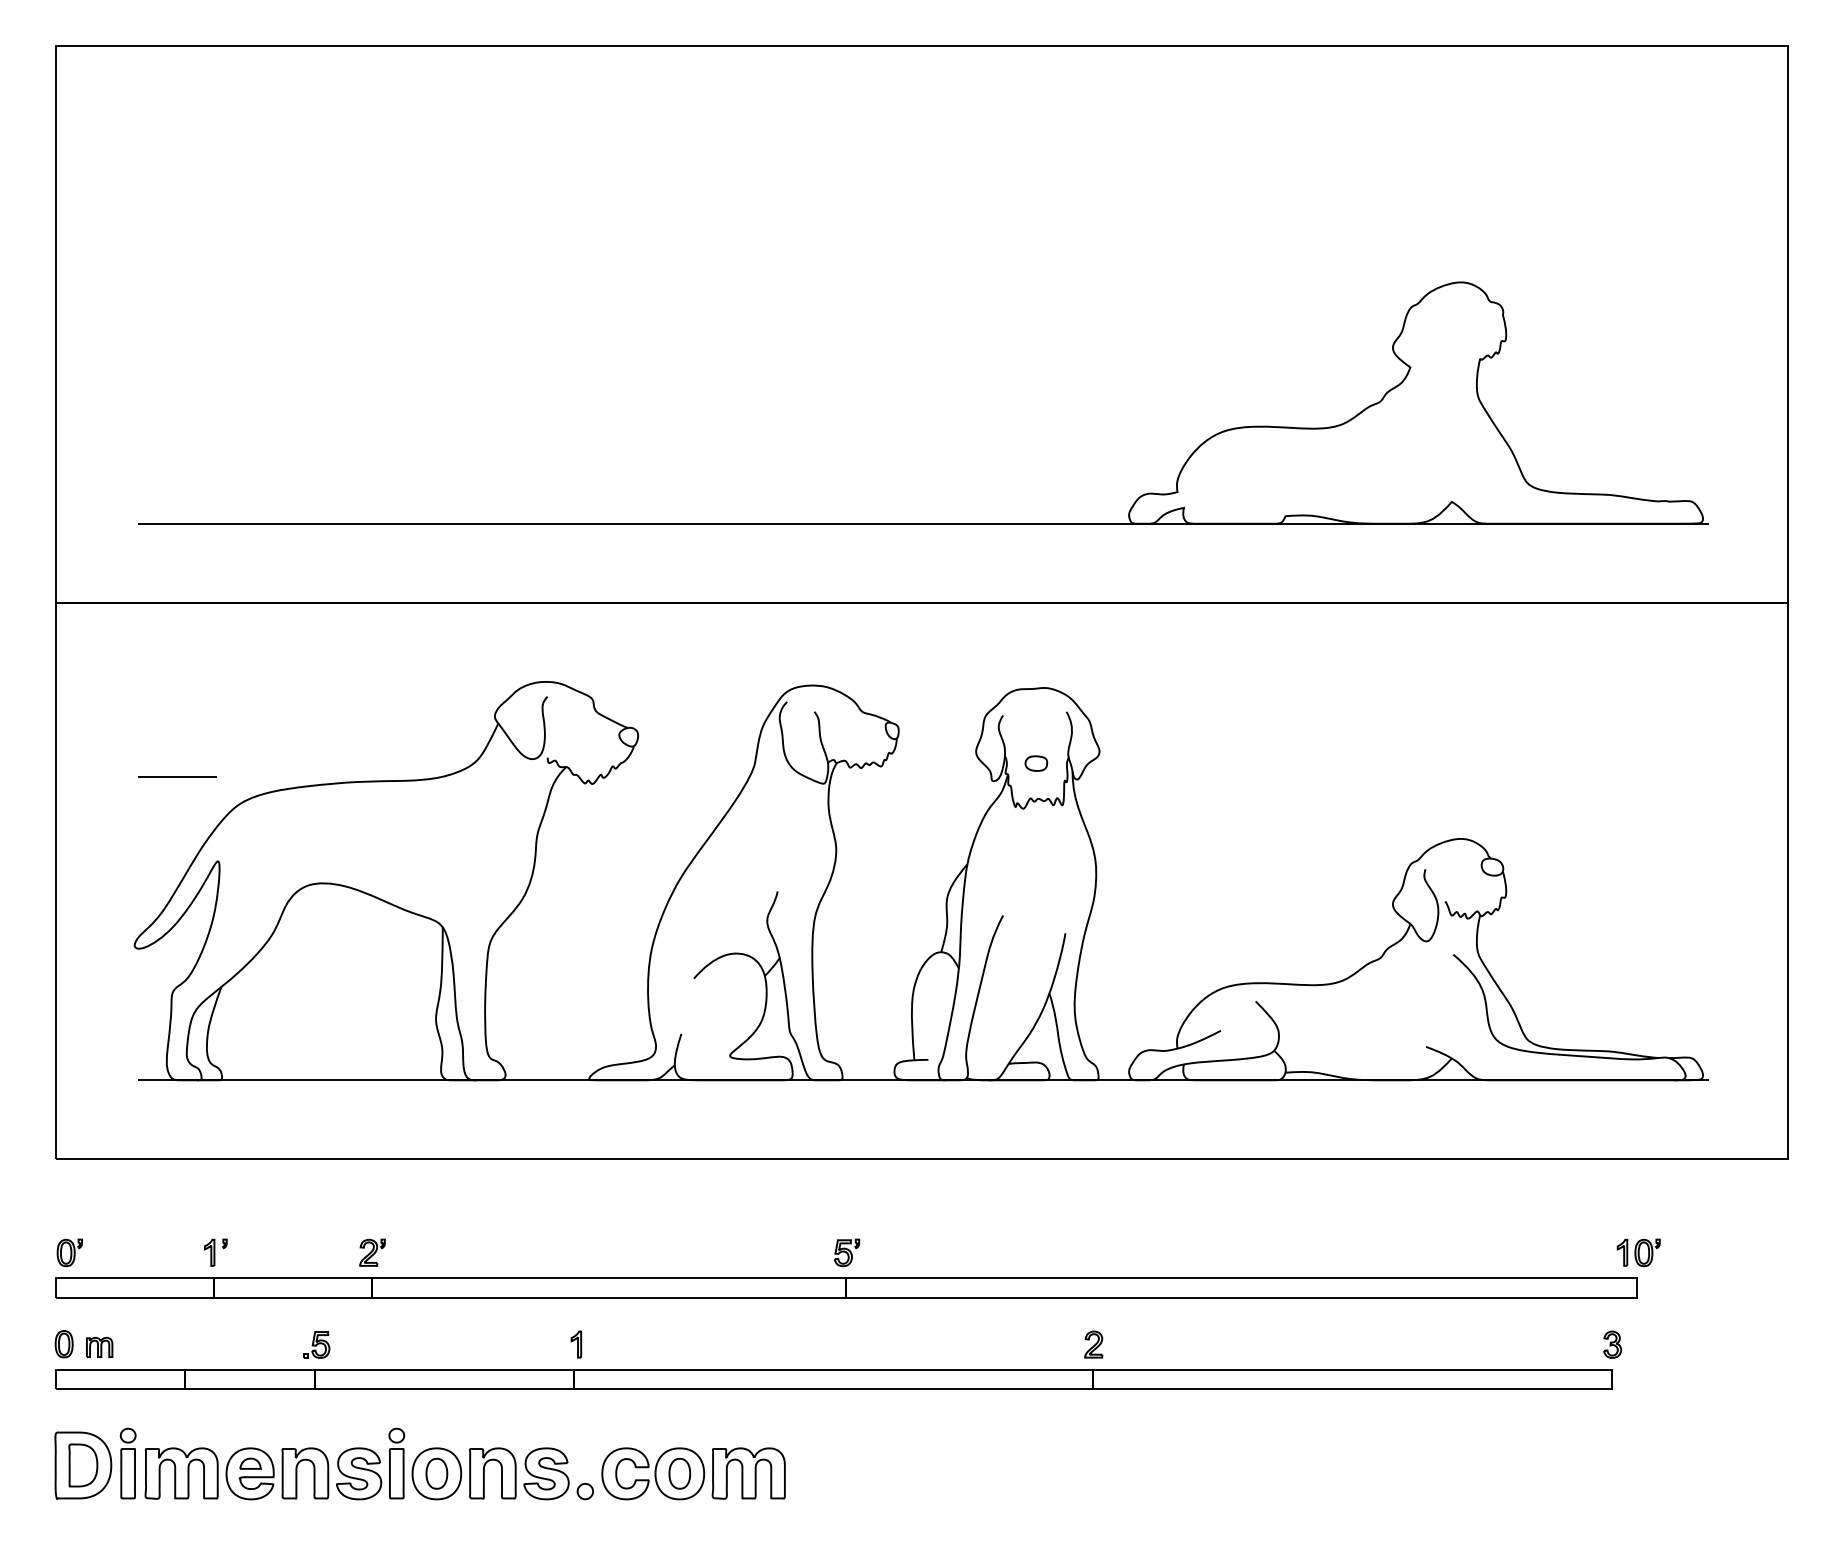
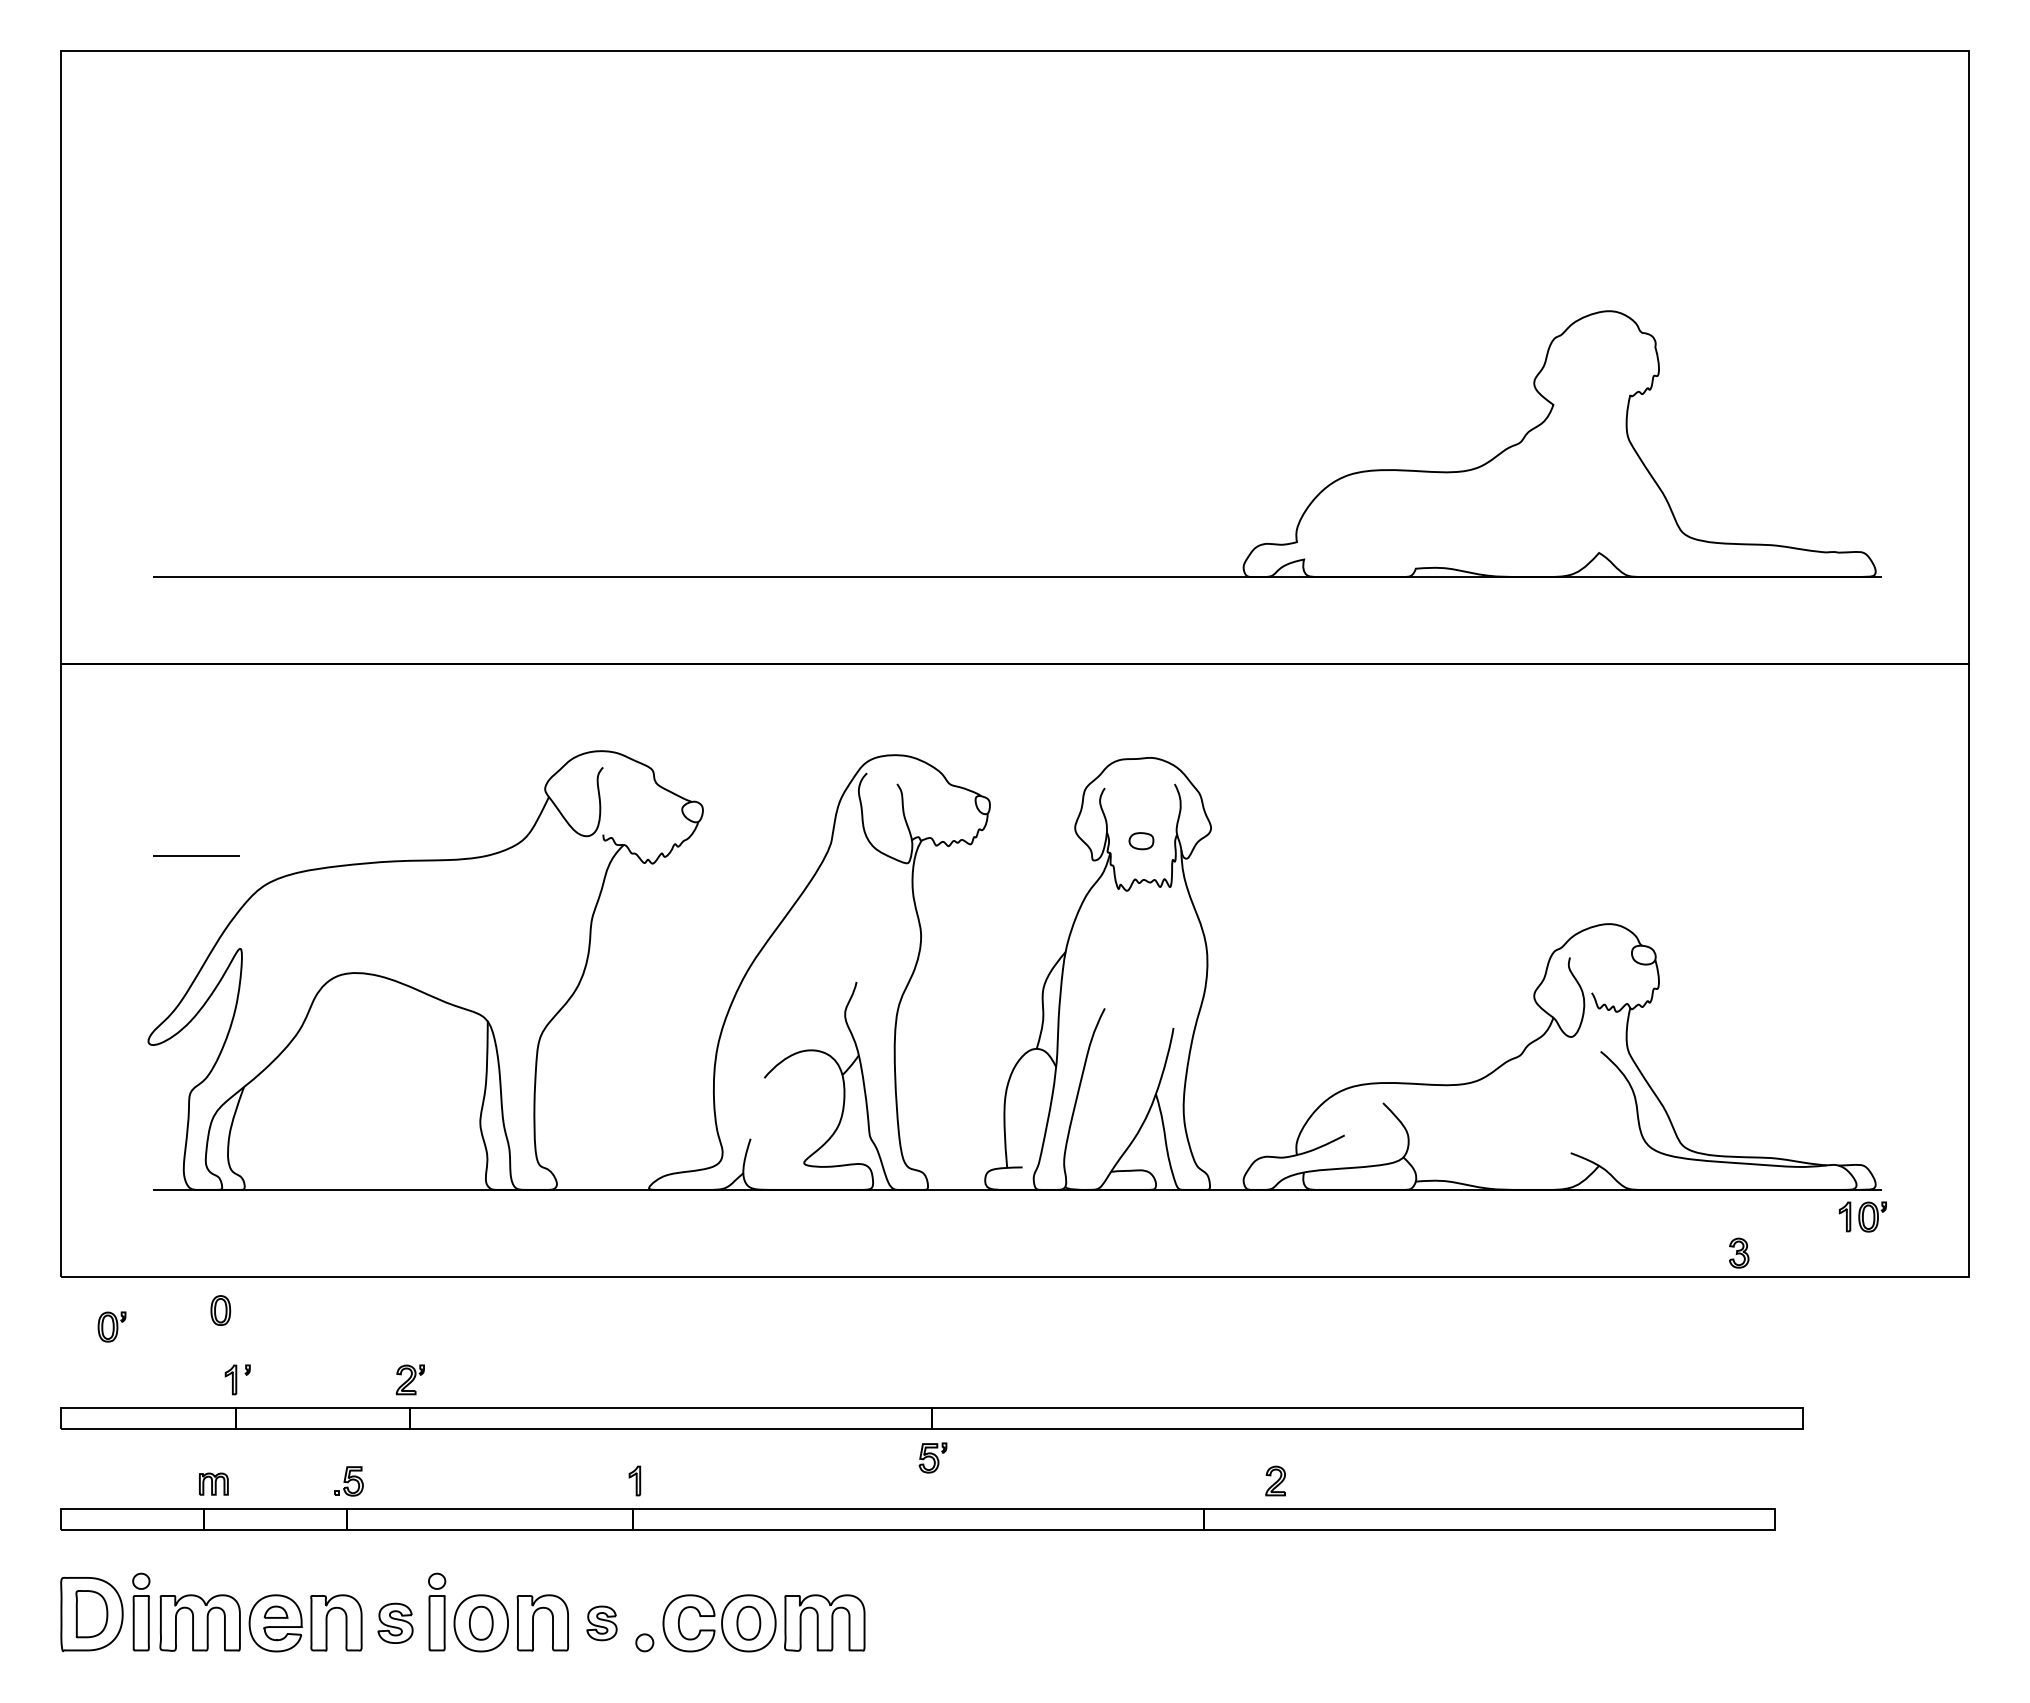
part: (69, 1252) -> (111, 1326), moved
part: (846, 1252) -> (932, 1457), moved
part: (1638, 1252) -> (1862, 1216), moved
part: (63, 1344) -> (220, 1310), moved
part: (1093, 1344) -> (1275, 1480), moved
part: (1612, 1344) -> (1739, 1252), moved
part: (99, 1346) -> (213, 1483), moved
part: (358, 1473) -> (395, 1623), size x0.7
part: (546, 1473) -> (601, 1623), size x0.6

